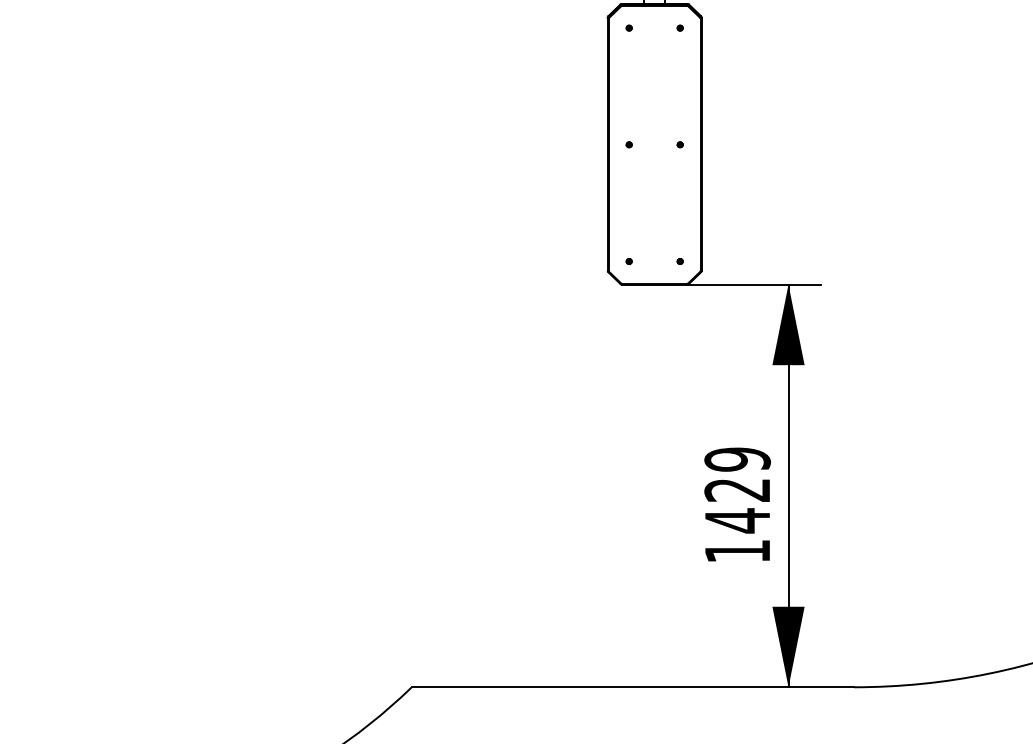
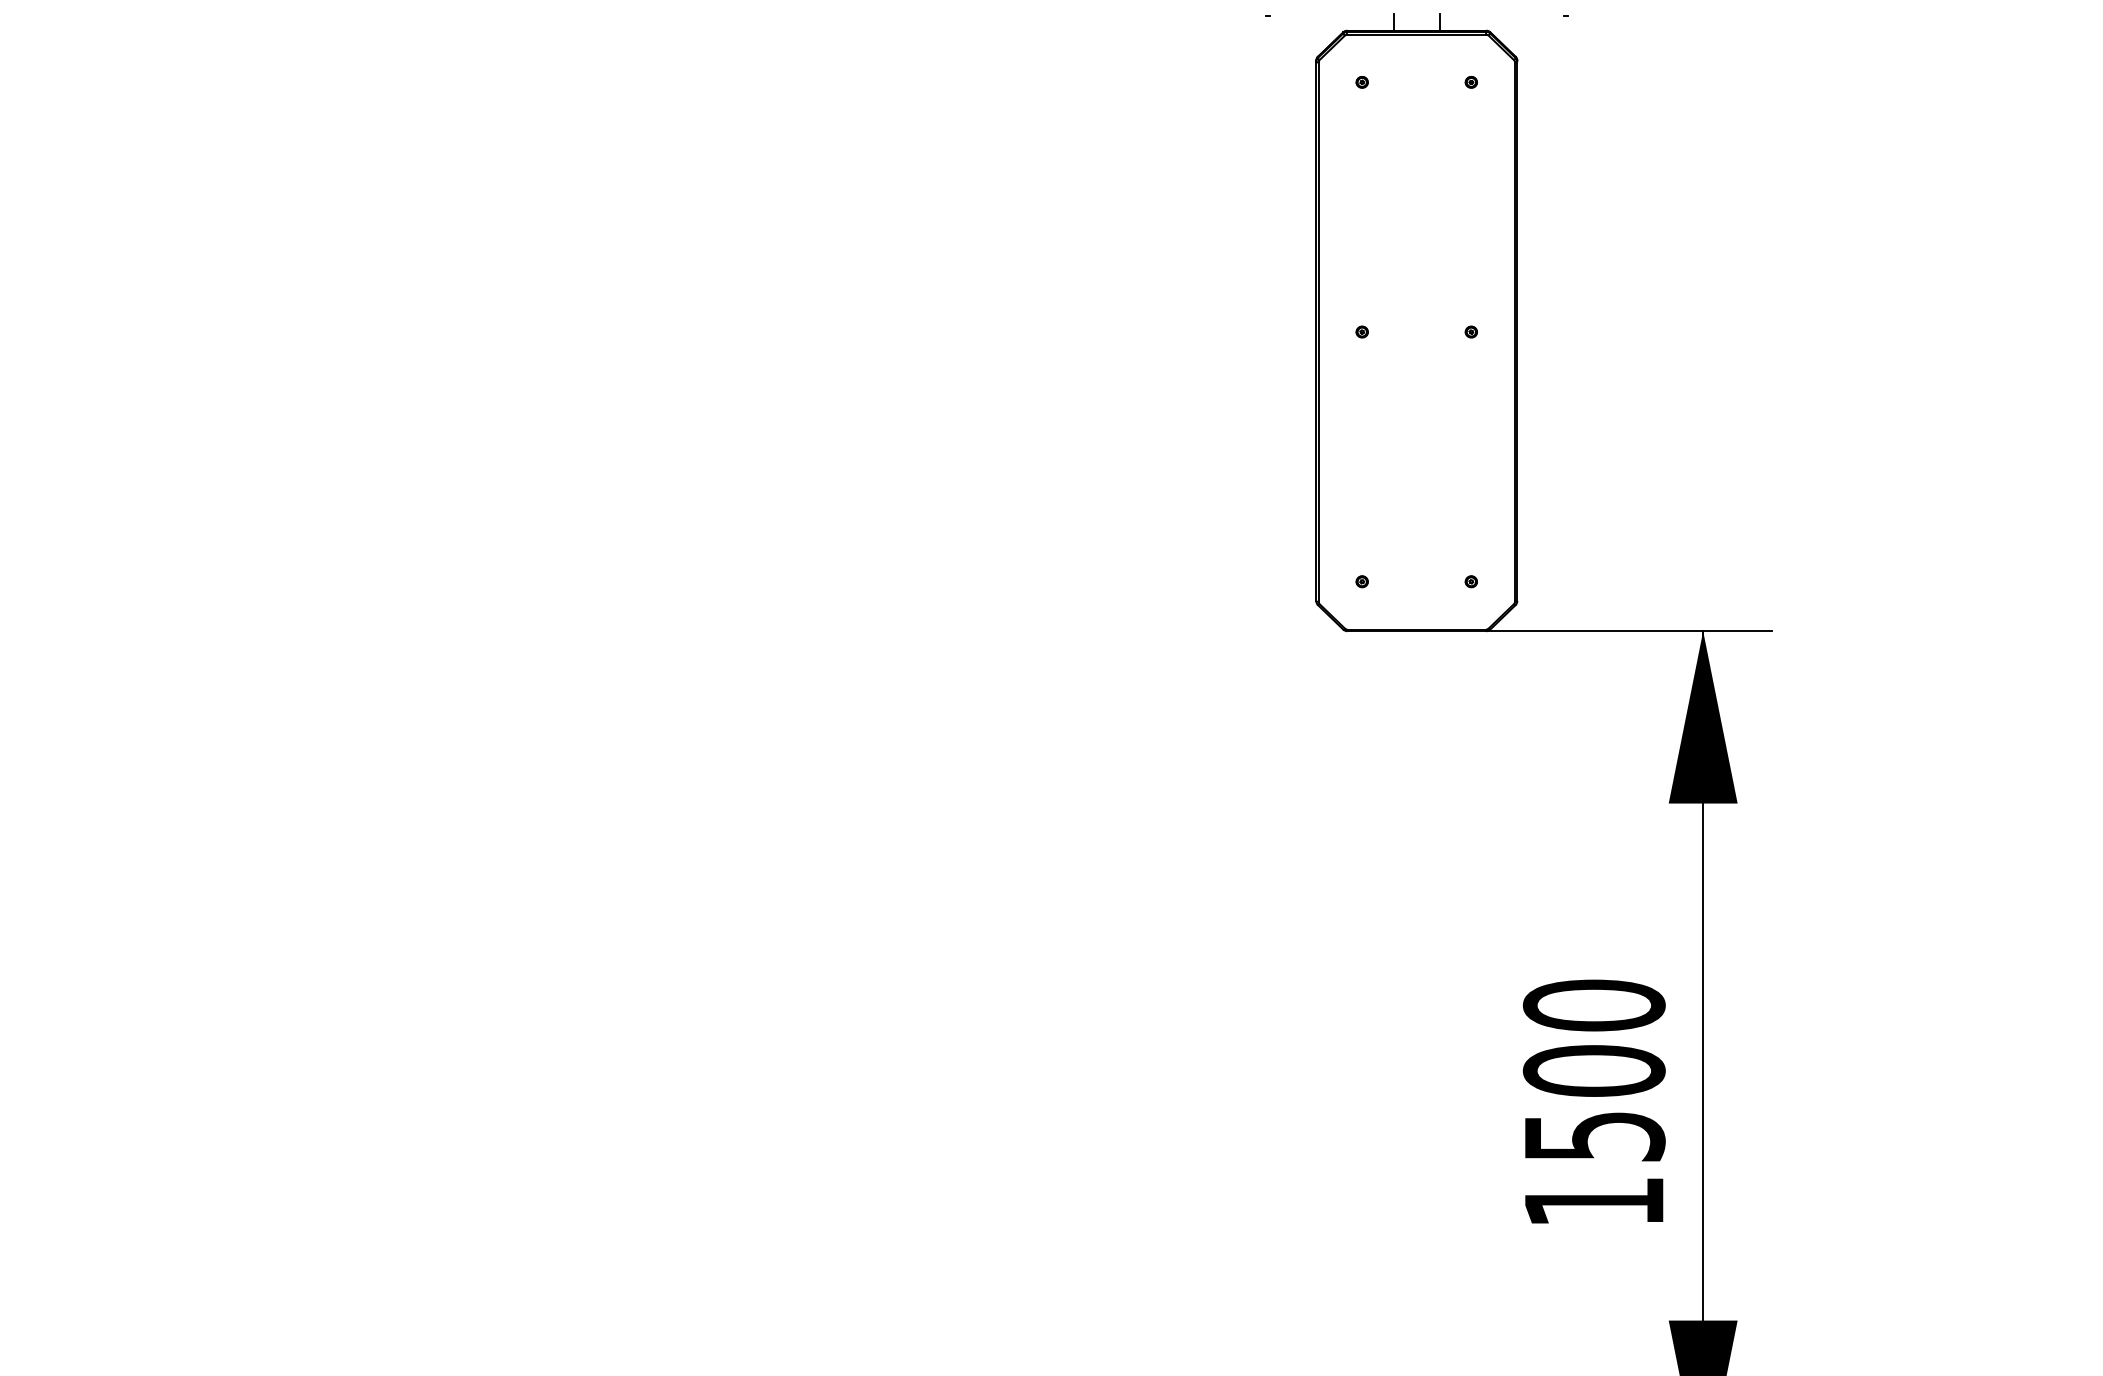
text: (737, 490) -> (1593, 1071), 1429 -> 1500

